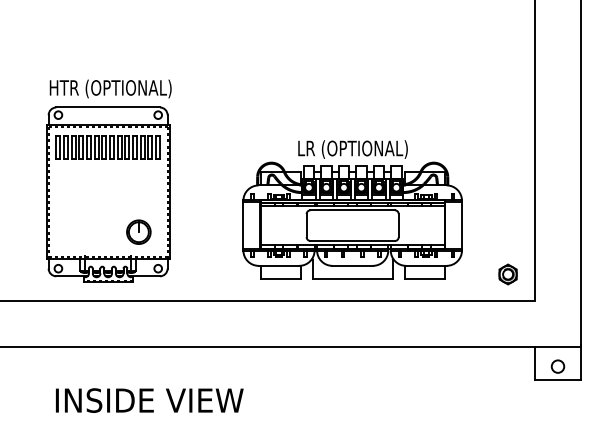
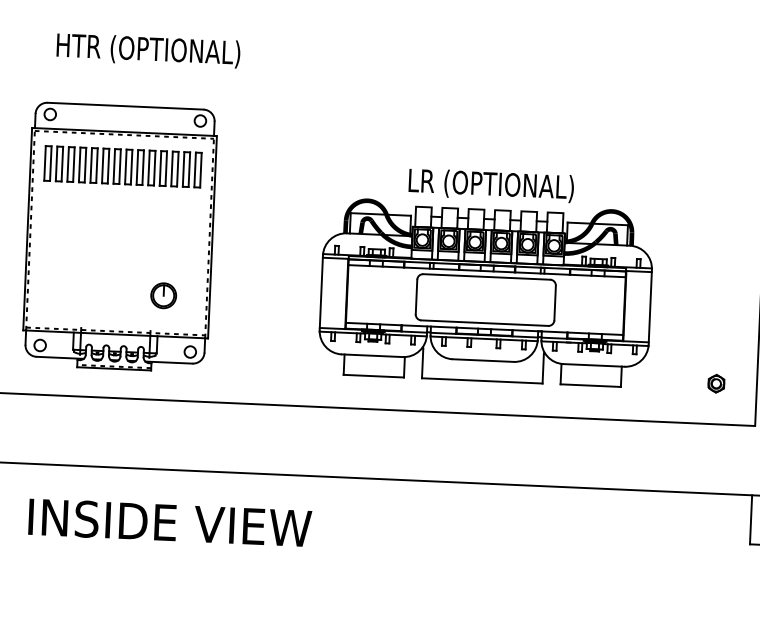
text: (110, 88) -> (148, 49), moved
part: (138, 231) -> (163, 294), size x0.7
part: (507, 274) -> (715, 383), size x0.6
text: (149, 400) -> (169, 522), moved

